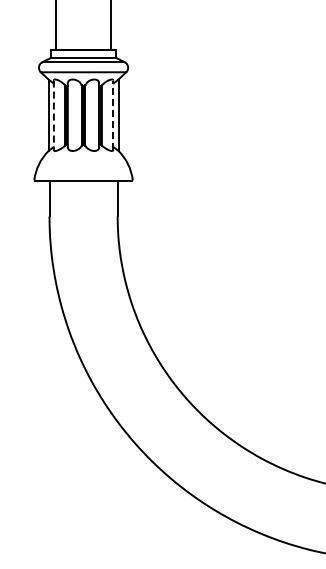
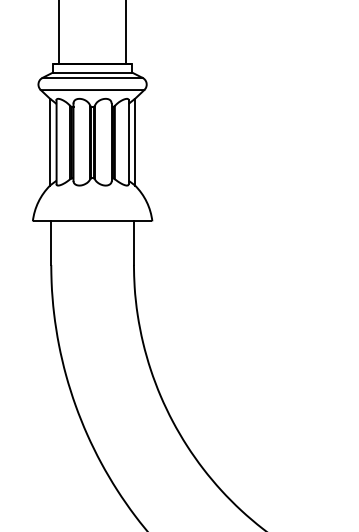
line: (53, 115) -> (56, 142), dashed -> solid
line: (113, 115) -> (128, 142), dashed -> solid

